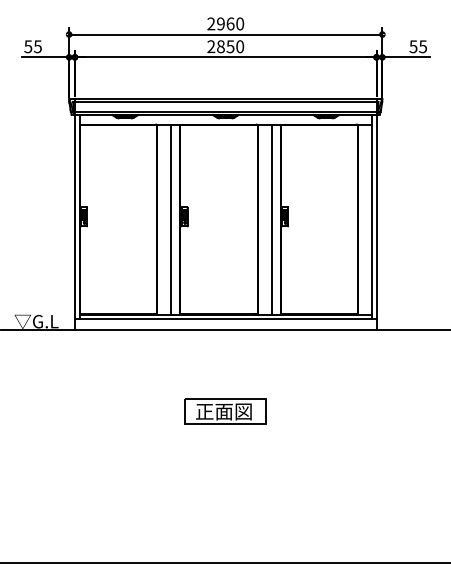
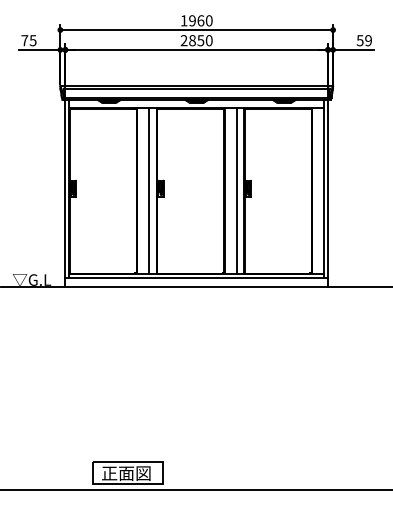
text: (211, 23) -> (184, 20), 2960 -> 1960
text: (28, 46) -> (24, 40), 55 -> 75
text: (422, 46) -> (368, 40), 55 -> 59
part: (225, 411) -> (127, 473), moved

